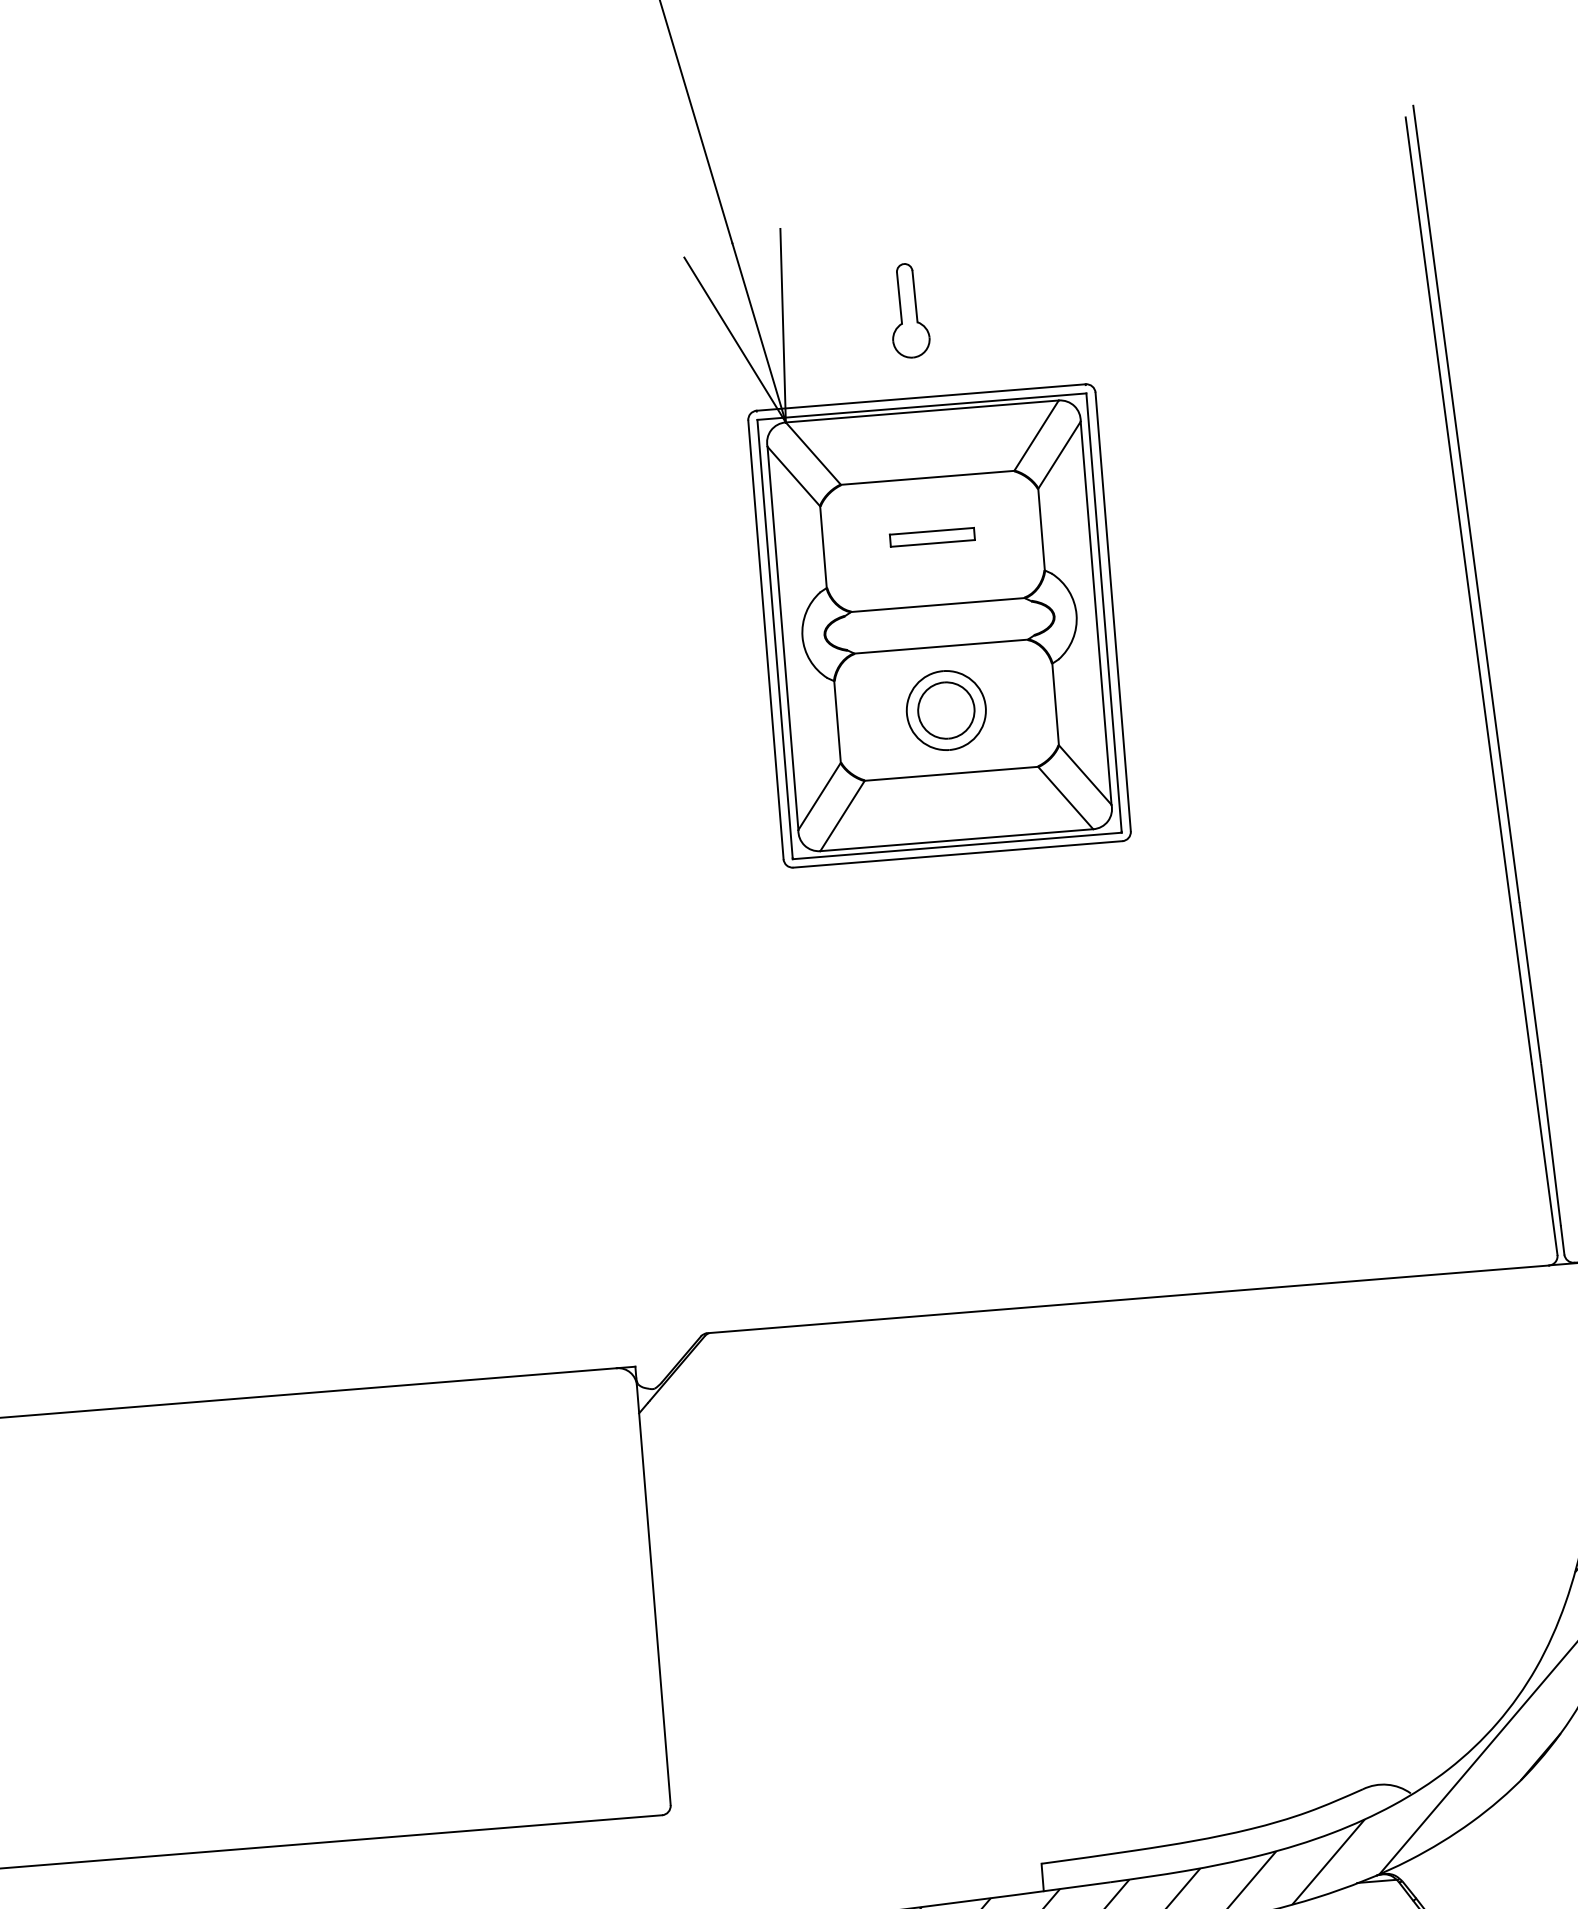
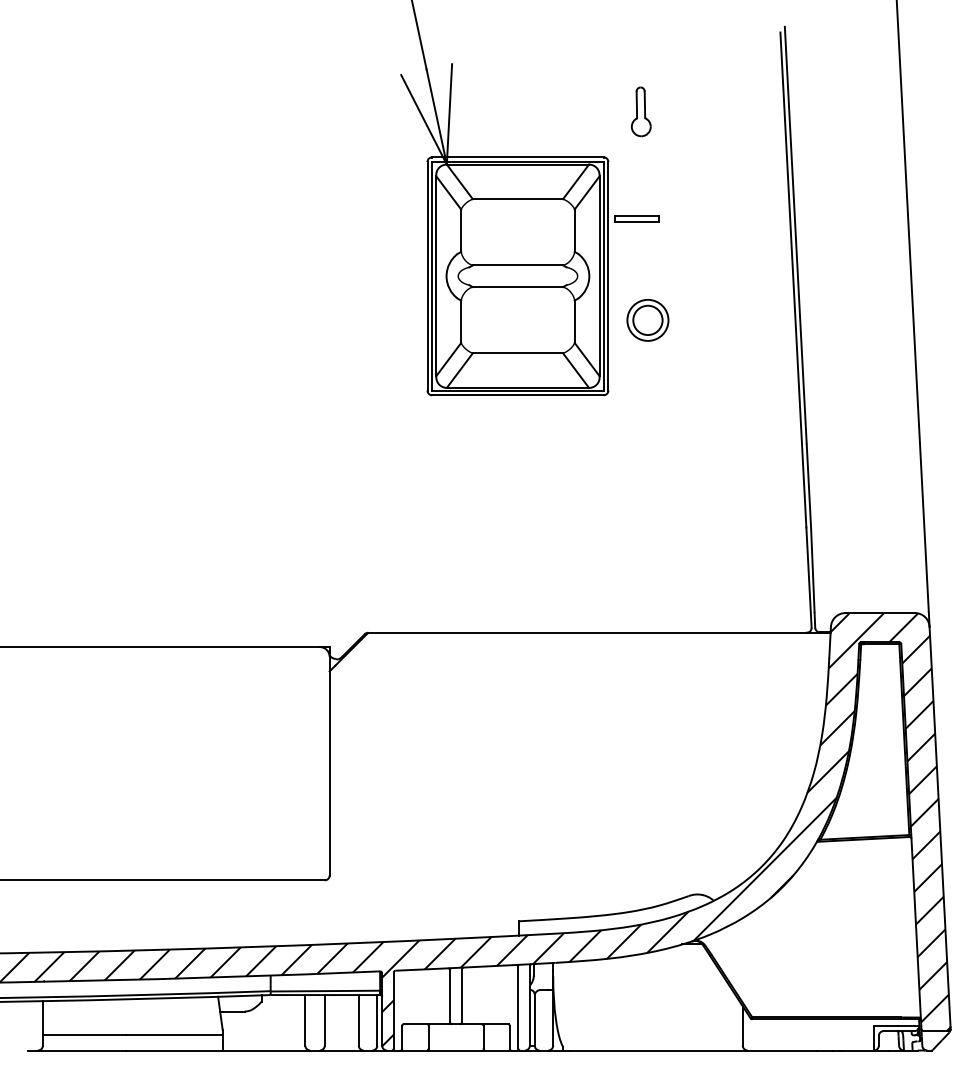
part: (909, 309) -> (641, 111), moved
part: (931, 536) -> (636, 218), moved
part: (945, 710) -> (647, 320), moved

